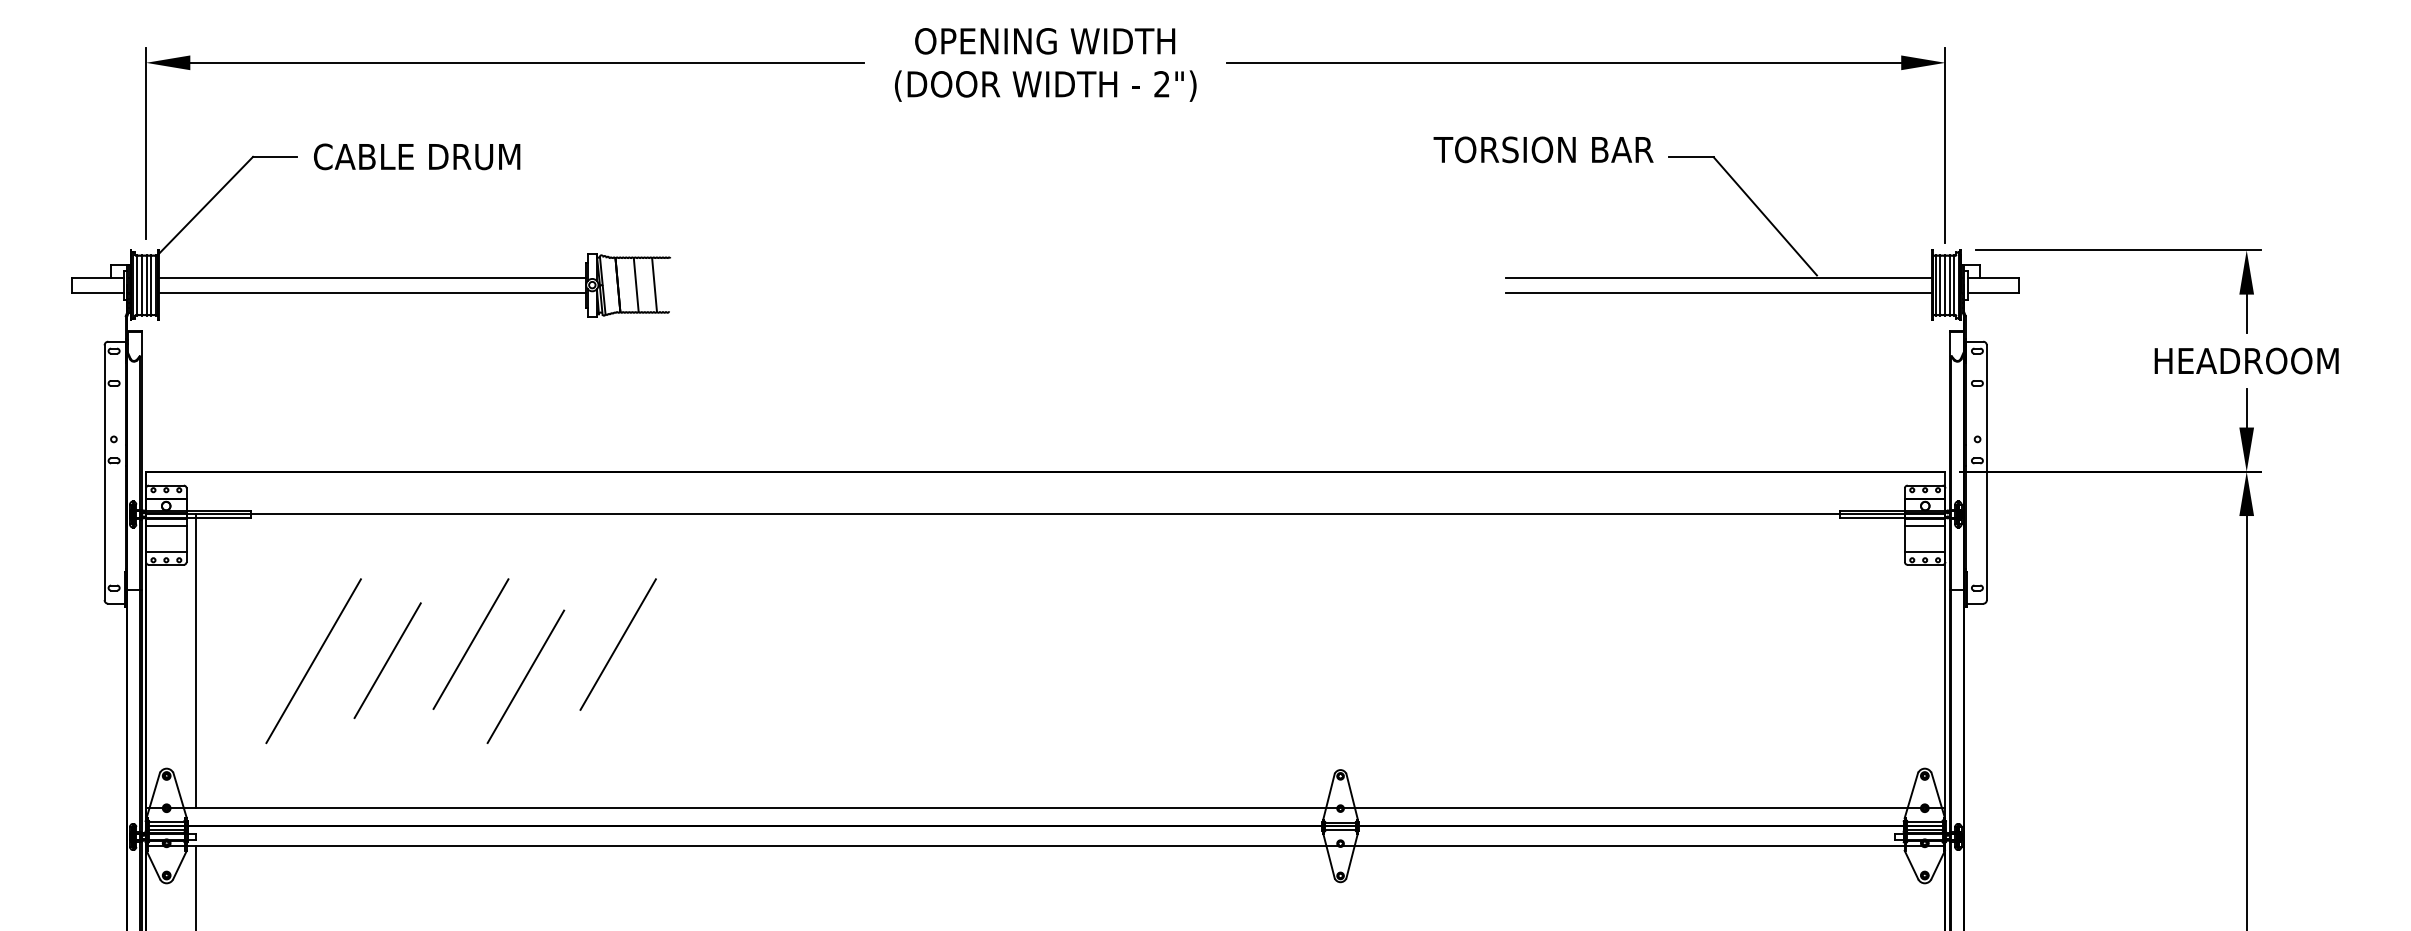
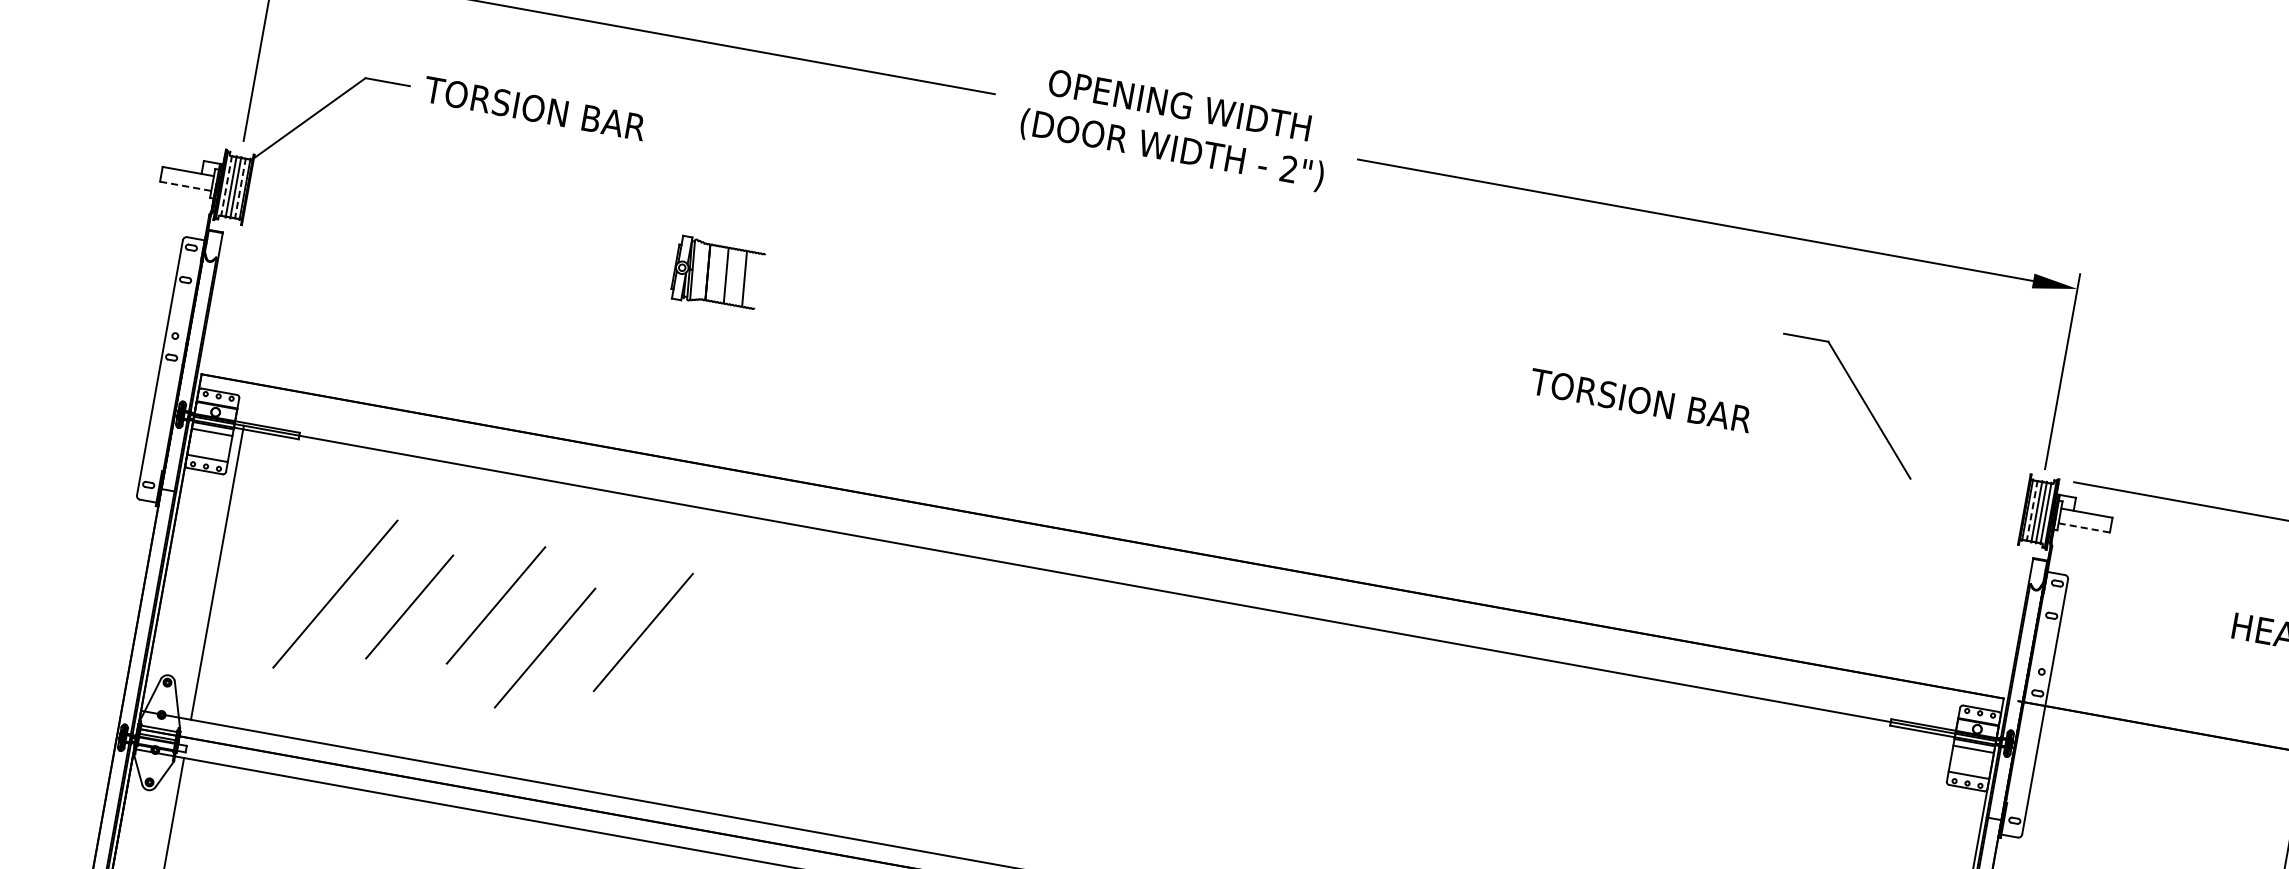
text: (1543, 149) -> (1640, 400), moved
text: (421, 156) -> (534, 108), CABLE DRUM -> TORSION BAR
line: (372, 278) -> (463, 221), removed
line: (1718, 278) -> (1811, 464), removed
line: (137, 285) -> (226, 186), solid -> dashed
line: (151, 285) -> (240, 188), solid -> dashed
line: (1940, 285) -> (2032, 511), solid -> dashed
line: (97, 292) -> (185, 185), solid -> dashed
line: (372, 292) -> (460, 235), removed
line: (1718, 292) -> (1808, 478), removed
line: (1993, 292) -> (2084, 527), solid -> dashed

